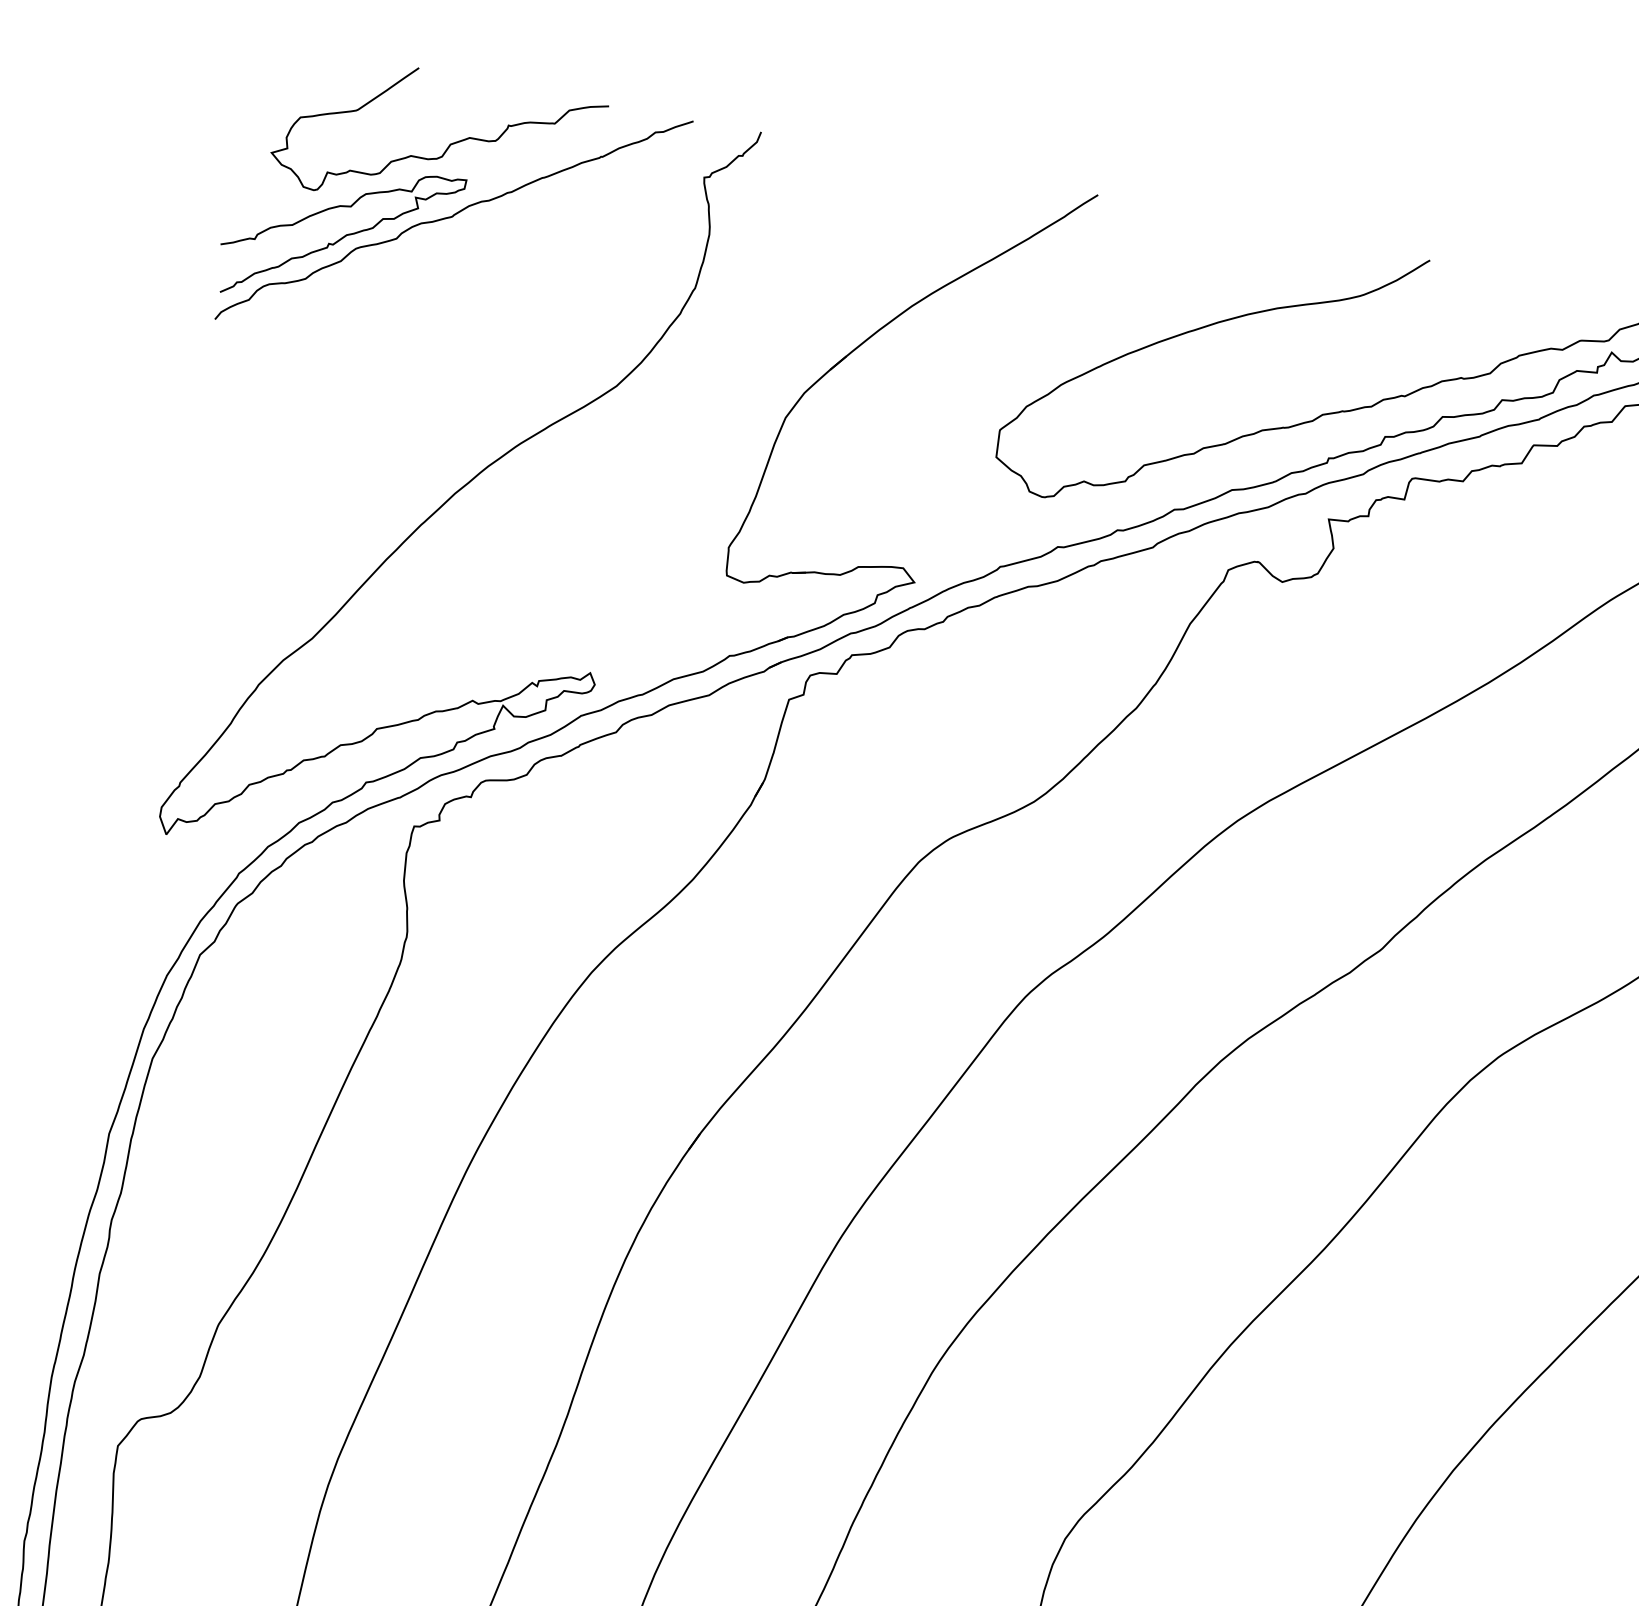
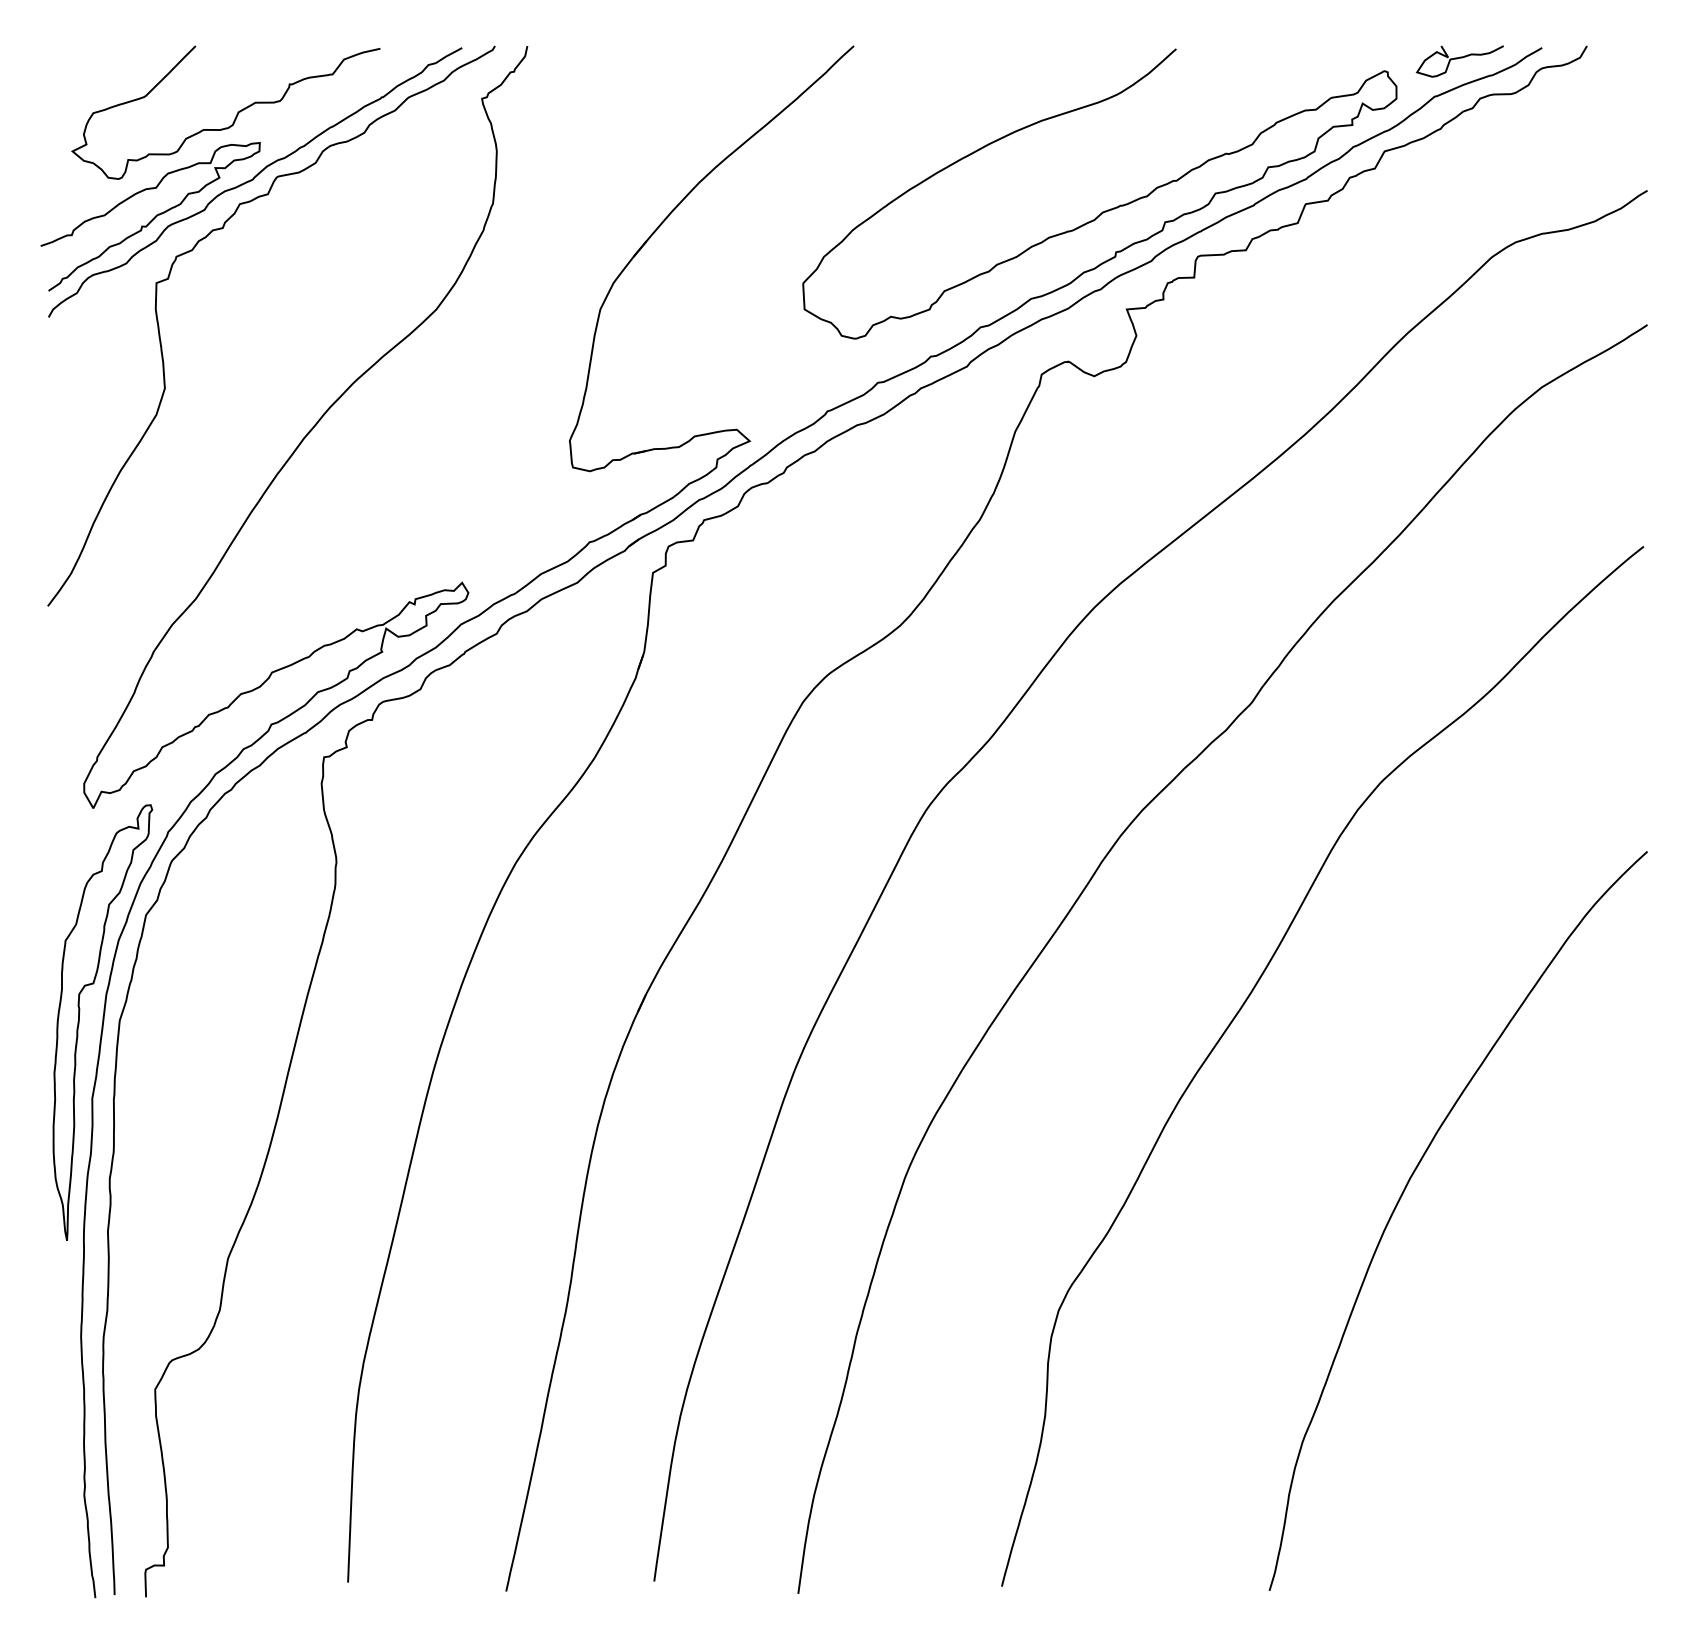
curve: (411, 262) -> (222, 229), added
part: (110, 1052) -> (79, 1022), added

